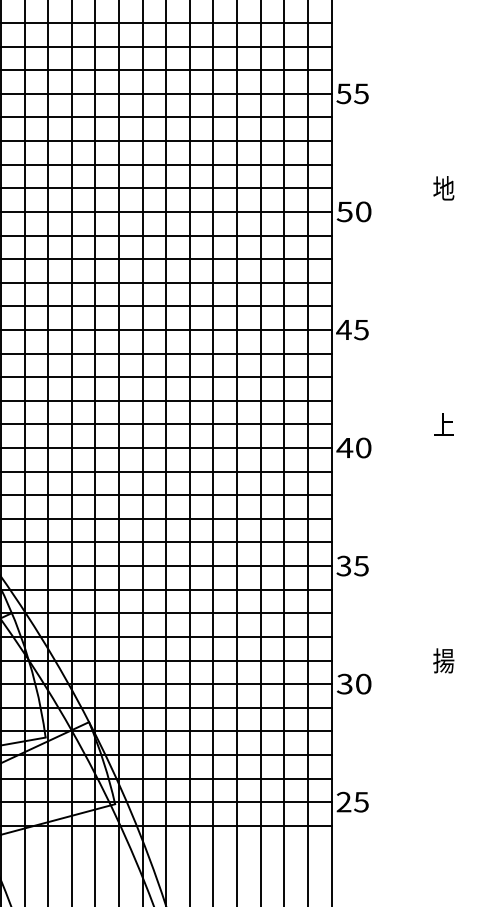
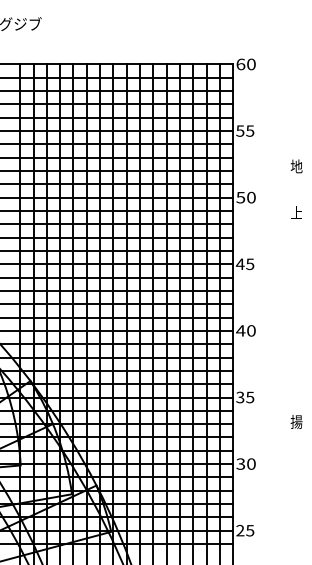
text: (443, 188) -> (296, 166), moved
text: (443, 424) -> (296, 212), moved
text: (443, 660) -> (296, 421), moved

